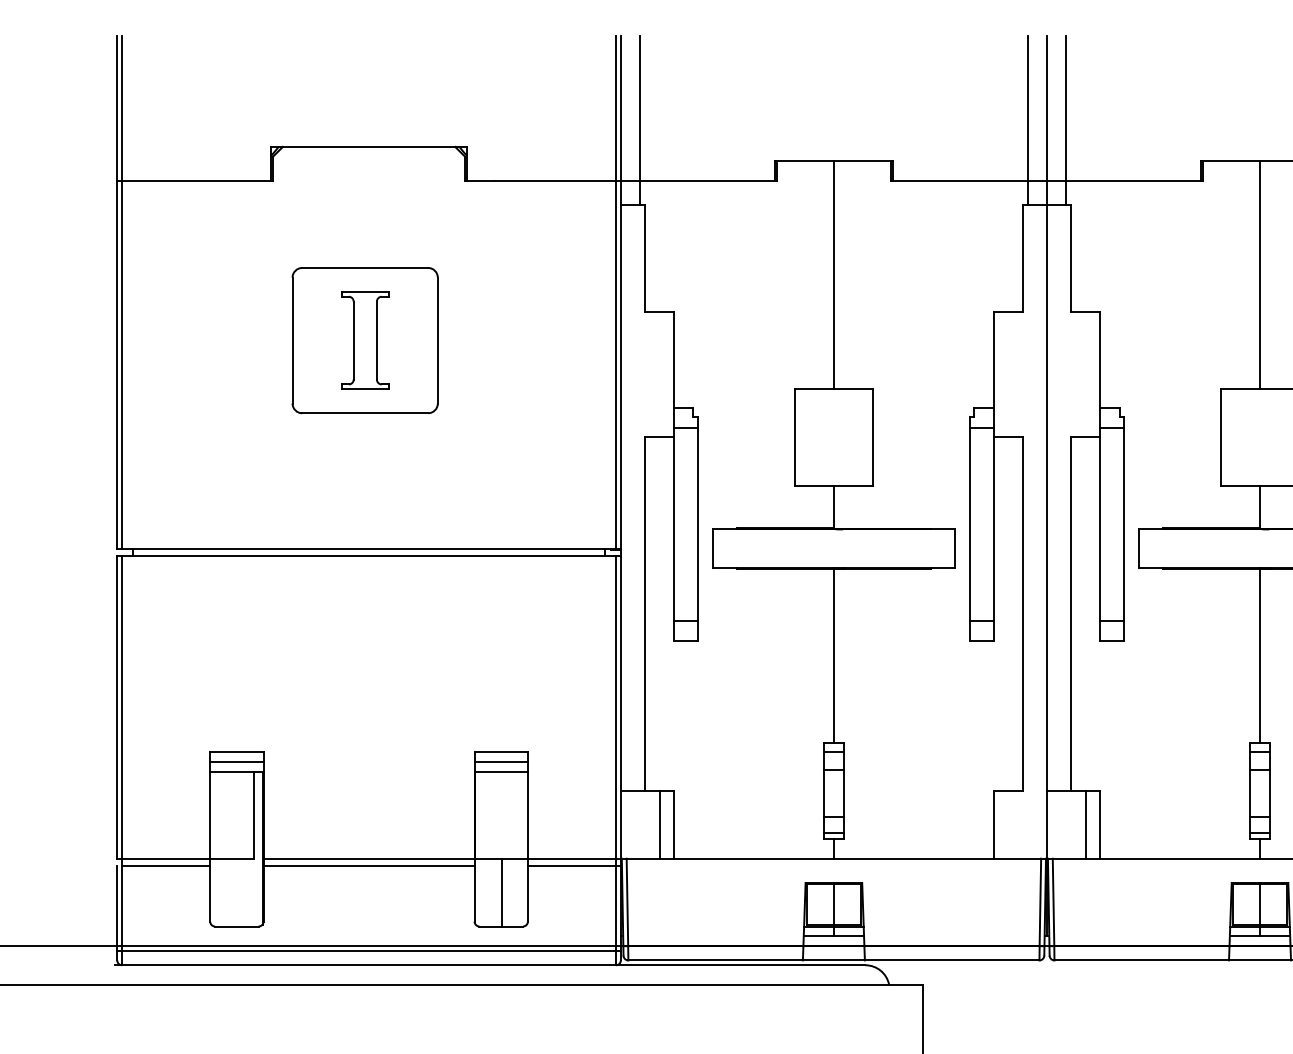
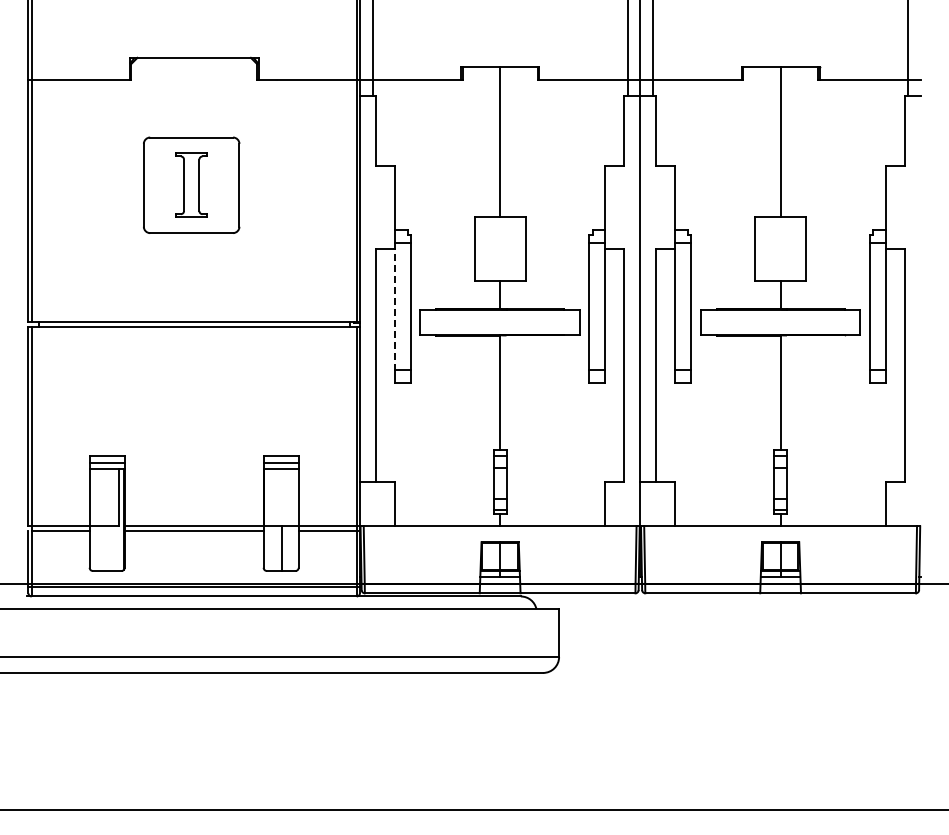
line: (673, 524) -> (394, 306), solid -> dashed
line: (659, 823) -> (385, 503), removed
line: (1085, 823) -> (665, 503), removed

